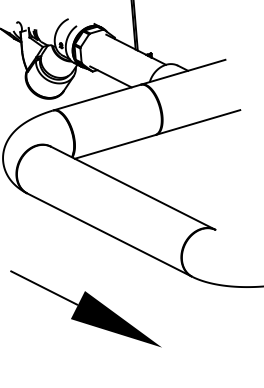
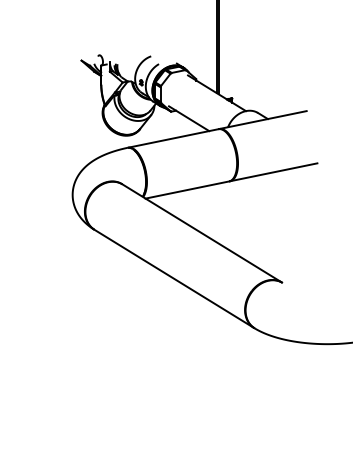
part: (85, 308) -> (143, 351), removed

